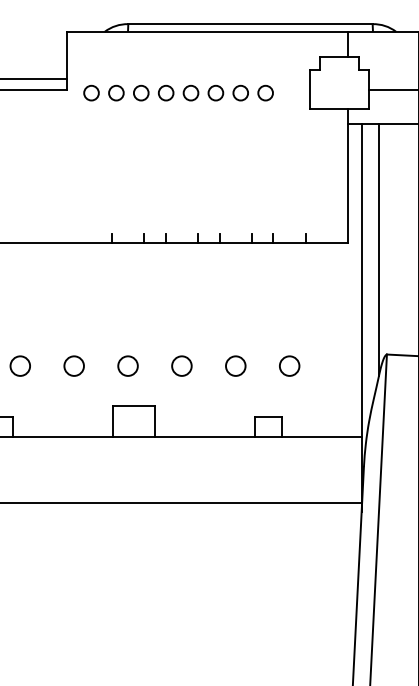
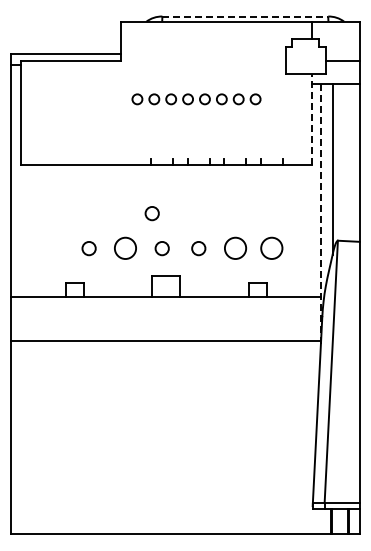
line: (250, 24) -> (245, 16), solid -> dashed
part: (178, 93) -> (196, 99), moved
line: (348, 175) -> (311, 119), solid -> dashed
circle: (112, 314) -> (151, 213), added
line: (361, 317) -> (320, 215), solid -> dashed
circle: (73, 365) -> (125, 248), size x1.6
circle: (234, 365) -> (234, 248), size x1.6
circle: (289, 365) -> (271, 248), size x1.6

